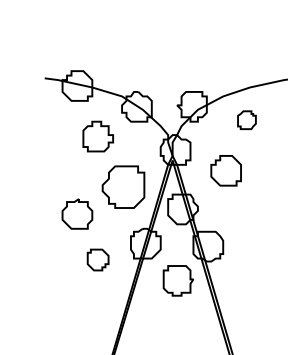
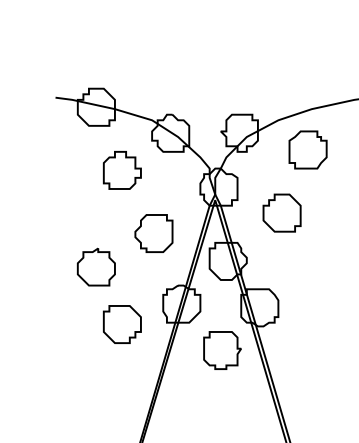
part: (246, 119) -> (307, 149), size x1.67
part: (123, 187) -> (153, 233), size x0.71
part: (97, 260) -> (121, 324), size x1.43

